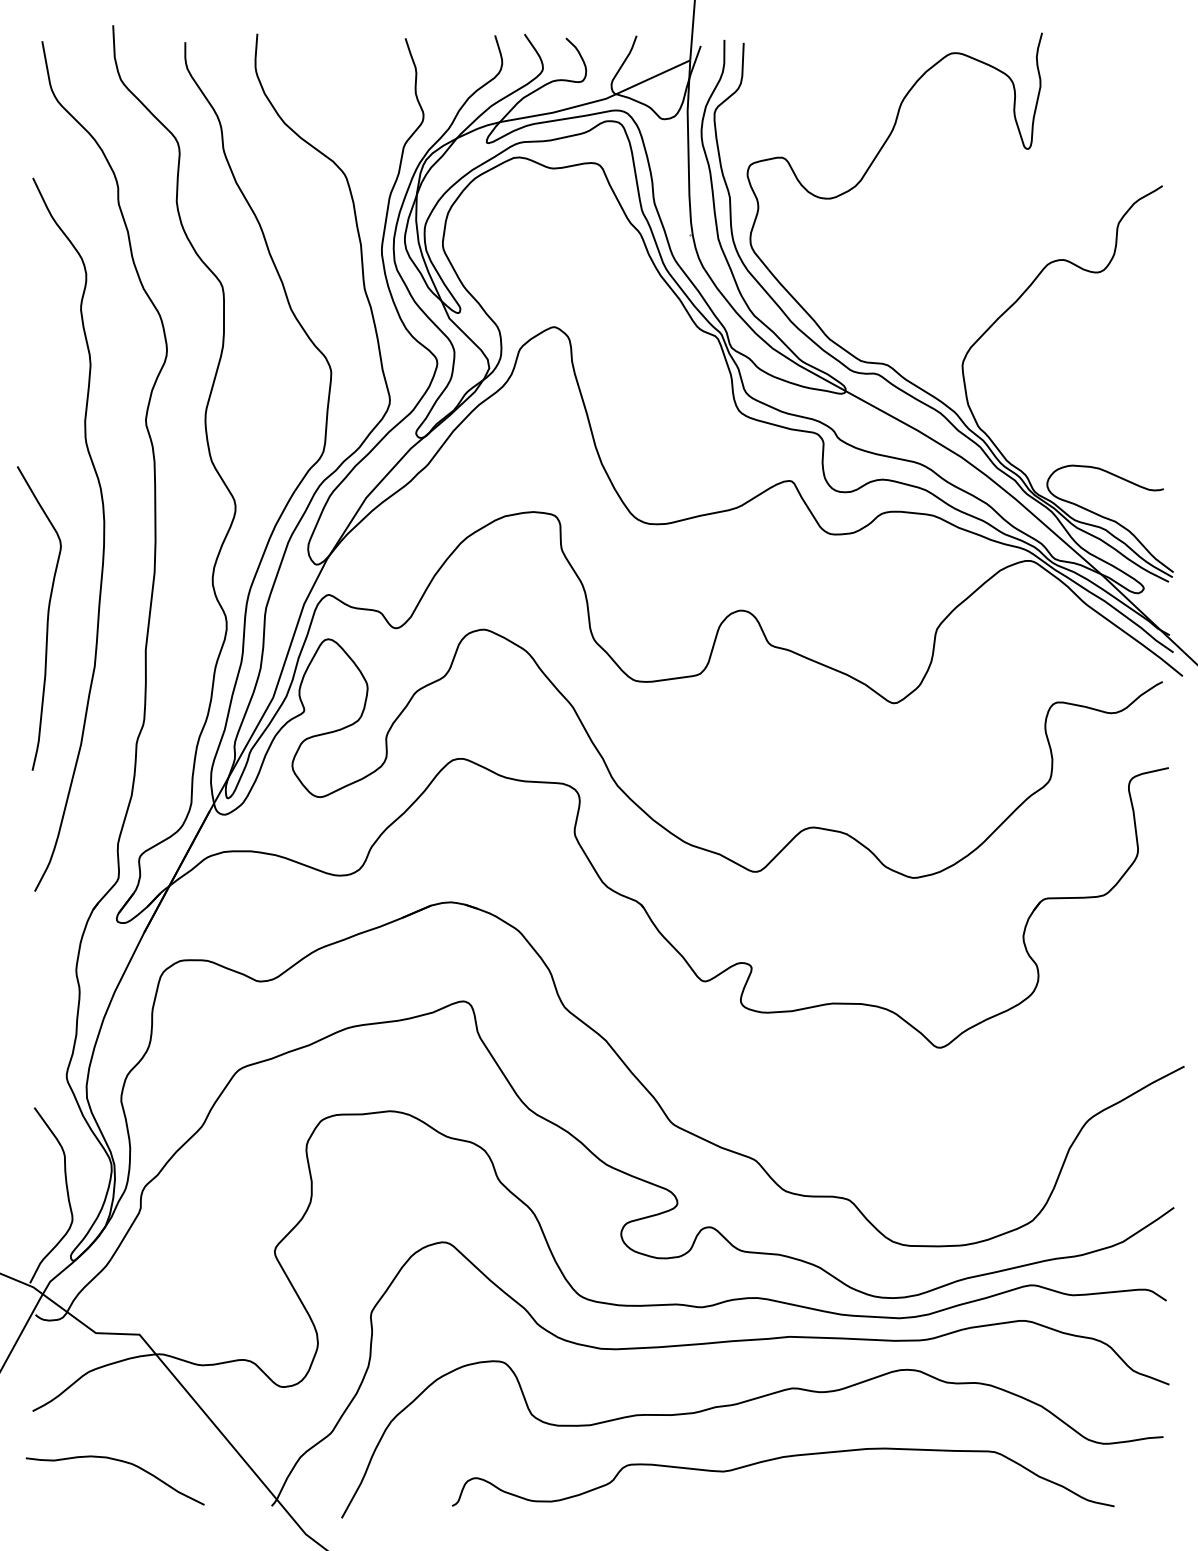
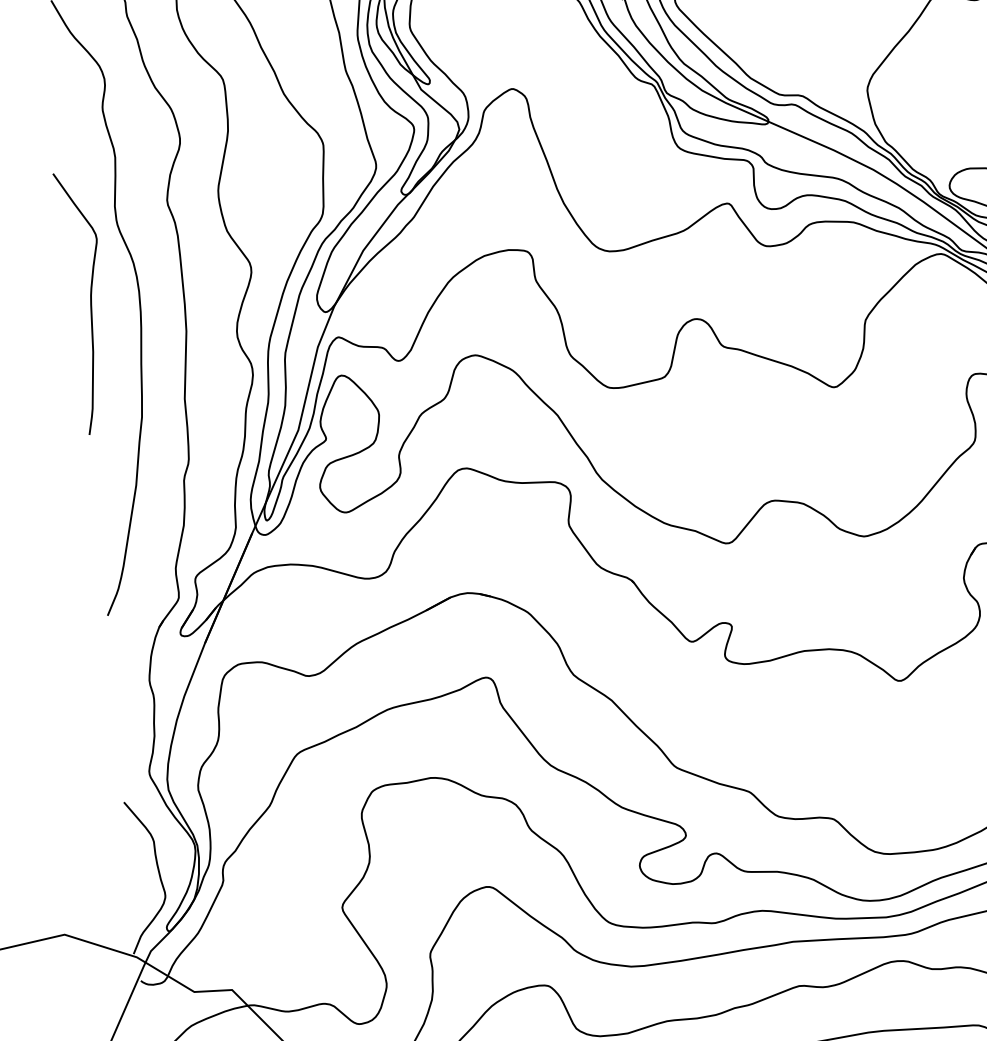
curve: (46, 621) -> (90, 305), moved

